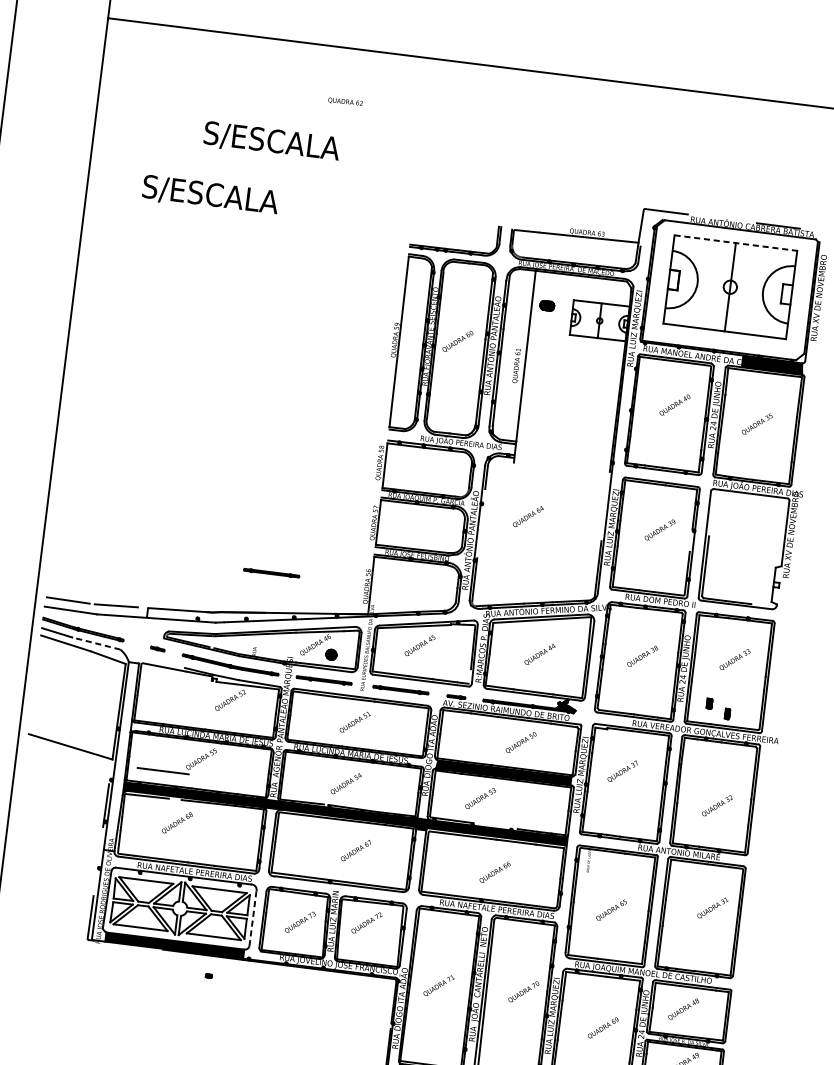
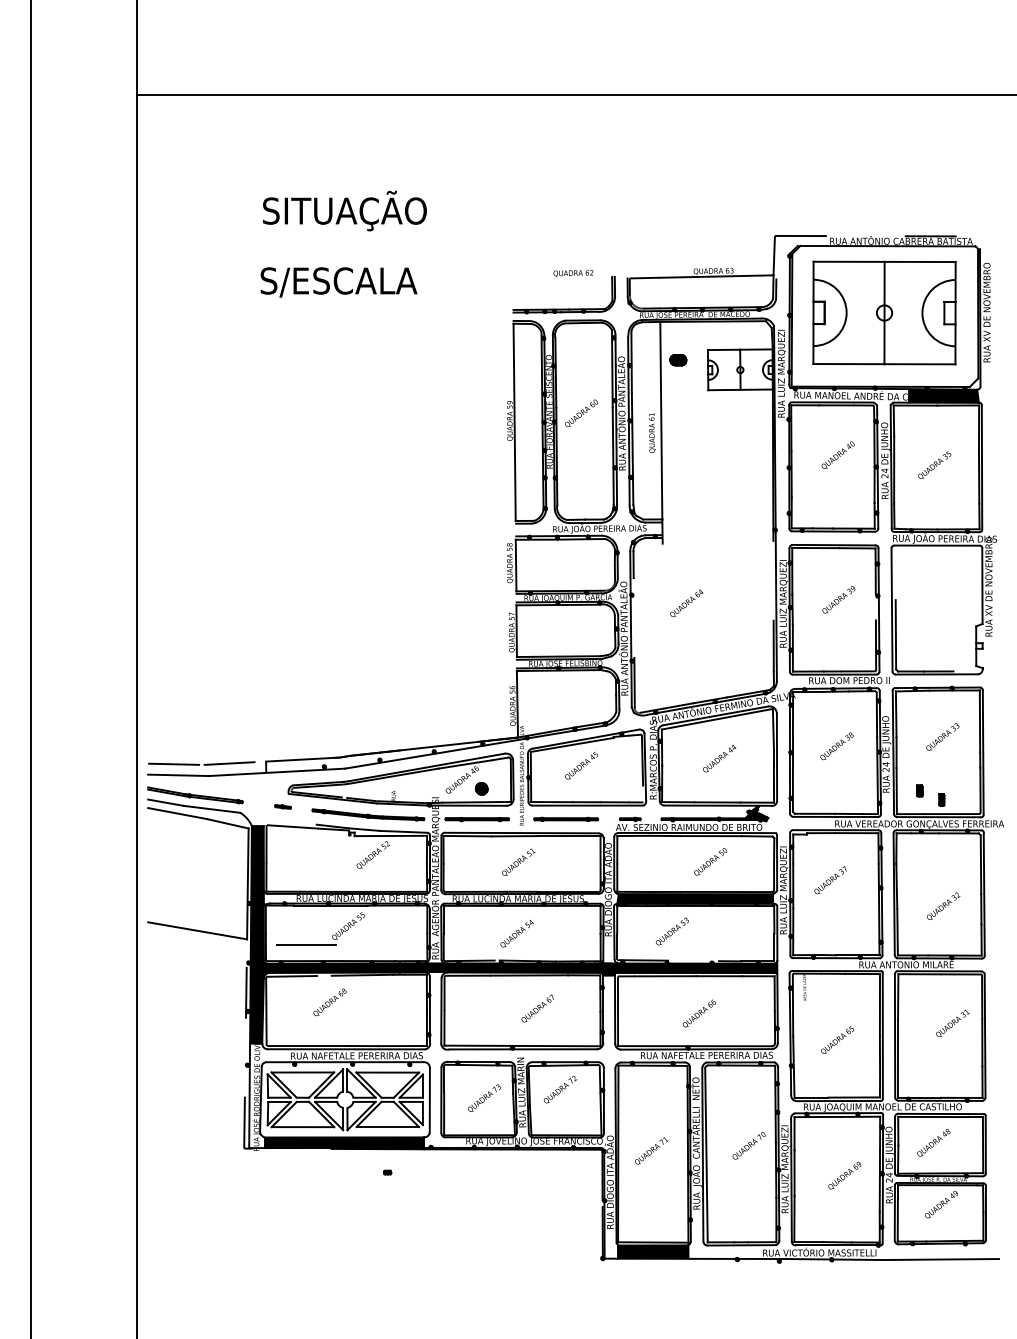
text: (345, 102) -> (573, 273), moved
text: (282, 141) -> (353, 210), S/ESCALA -> SITUAÇÃO
text: (210, 195) -> (338, 282), moved
line: (736, 242) -> (885, 261), dashed -> solid
part: (272, 572) -> (402, 703), removed
line: (96, 643) -> (212, 809), dashed -> solid
fill: (121, 756) -> (256, 934), added
line: (252, 919) -> (429, 1101), dashed -> solid

